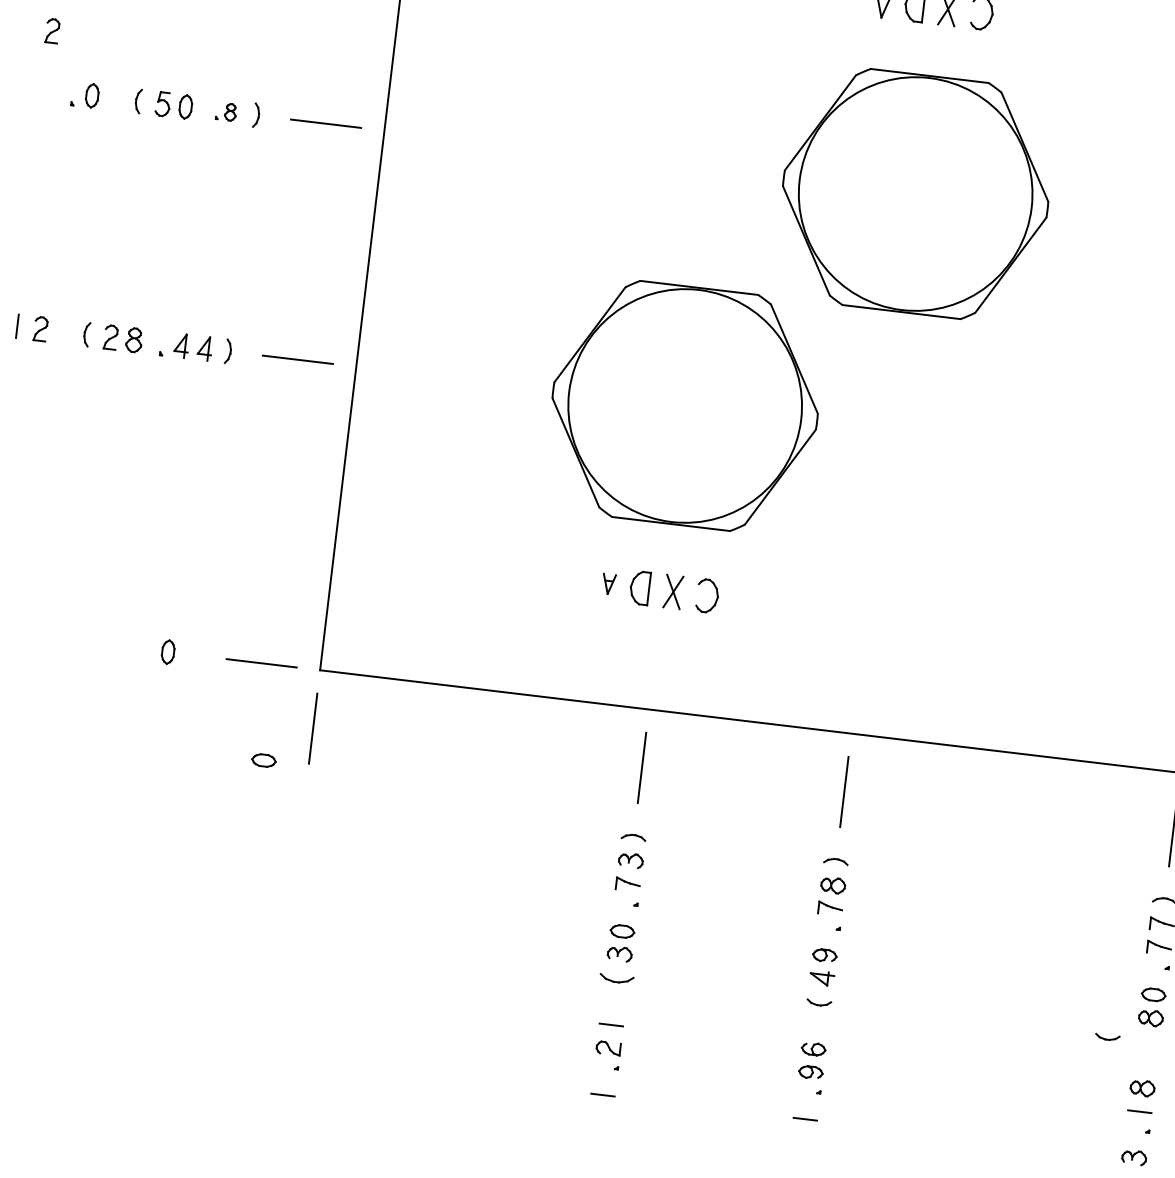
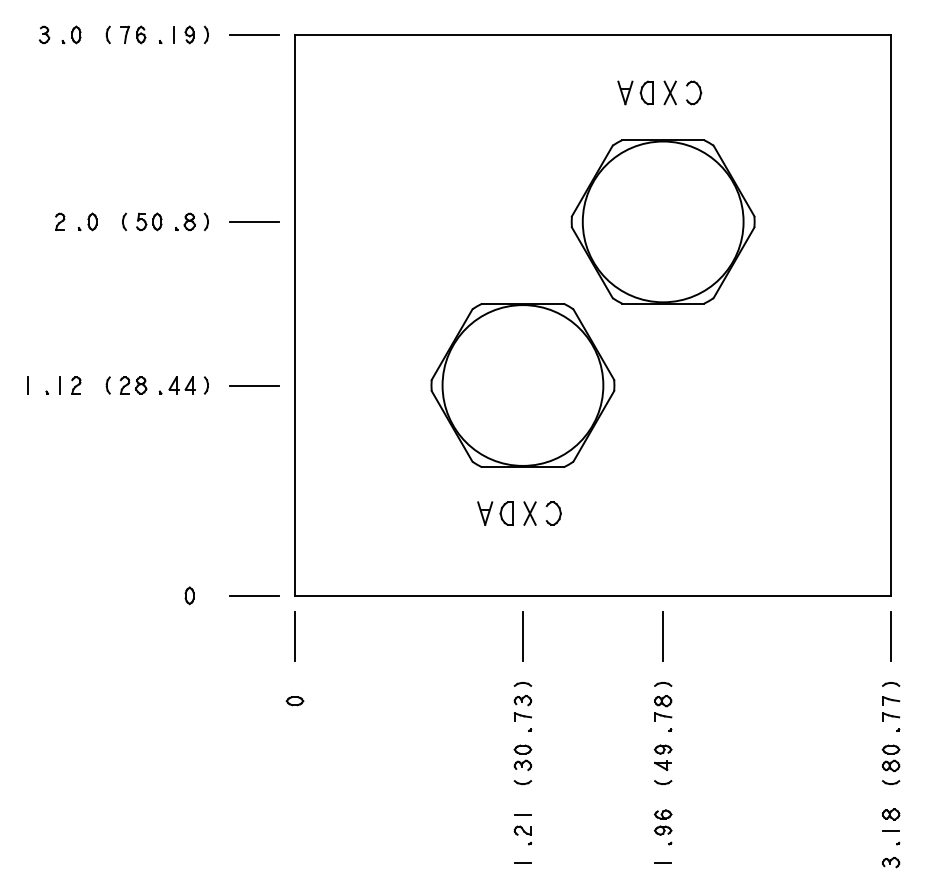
part: (53, 30) -> (60, 221), moved
part: (226, 111) -> (185, 221), size x1.43
part: (609, 584) -> (485, 513), size x1.67
part: (263, 761) -> (294, 701), moved
part: (616, 978) -> (522, 782), size x0.71
part: (1108, 1037) -> (891, 782), moved

